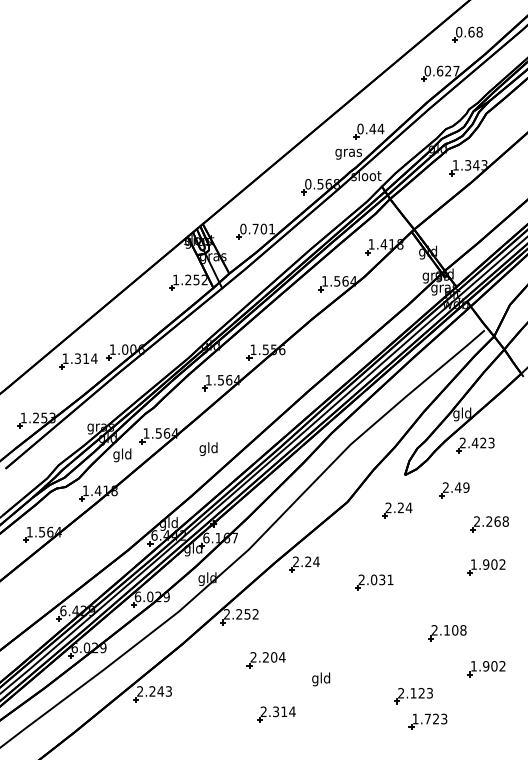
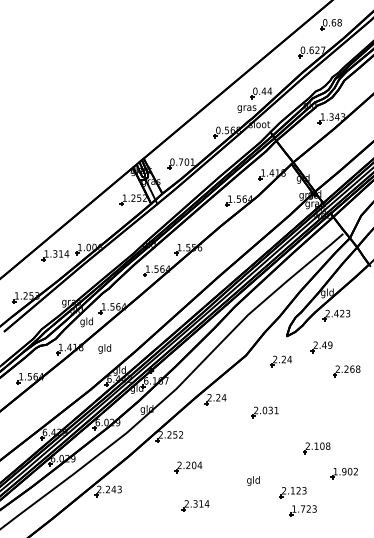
text: (208, 448) -> (104, 348), moved
part: (485, 567) -> (343, 401), removed
text: (321, 678) -> (253, 480), moved

